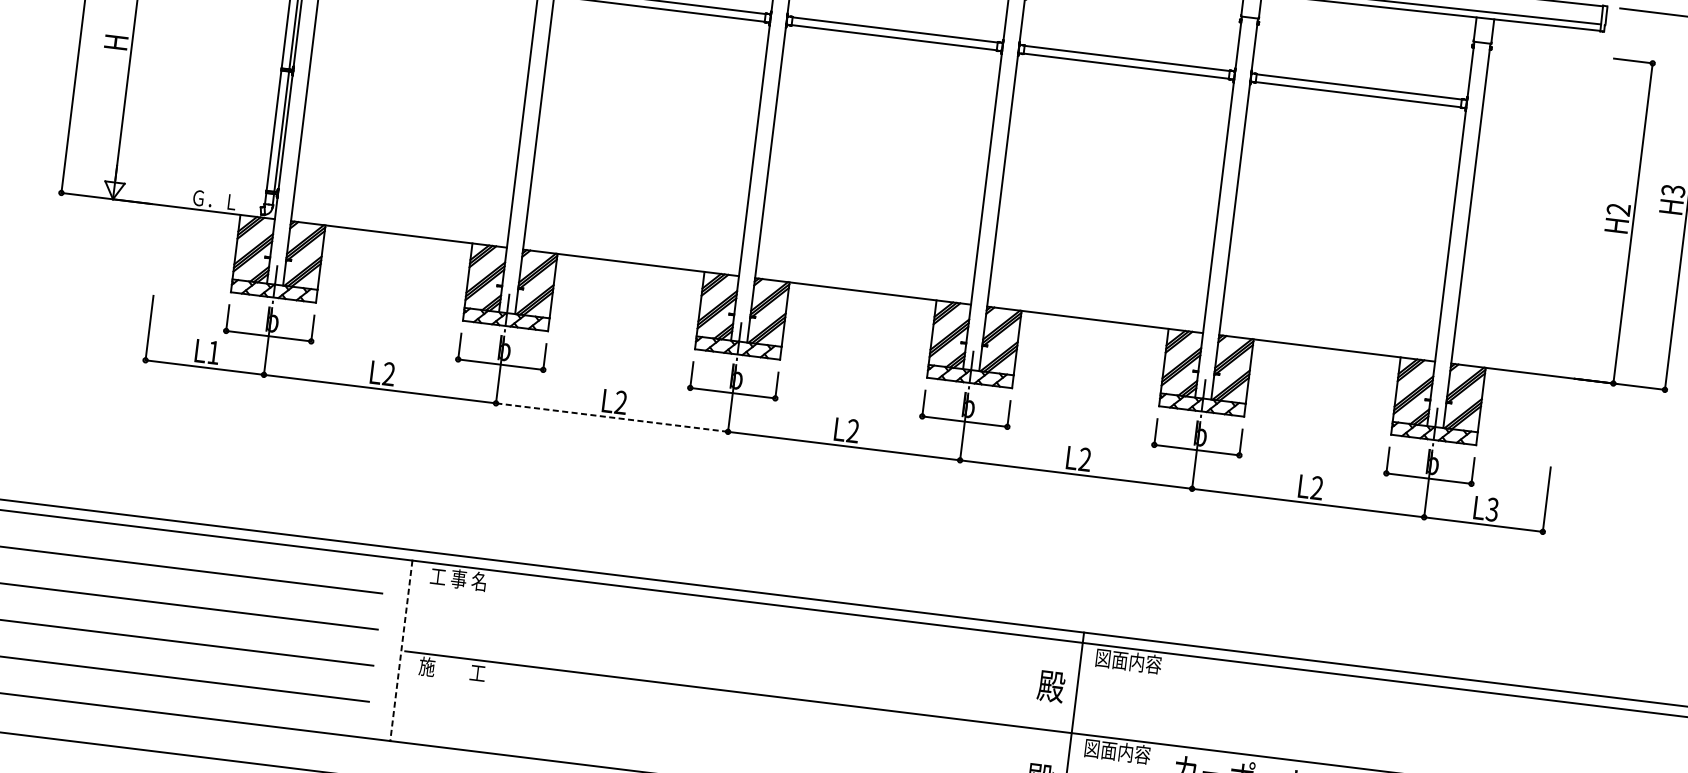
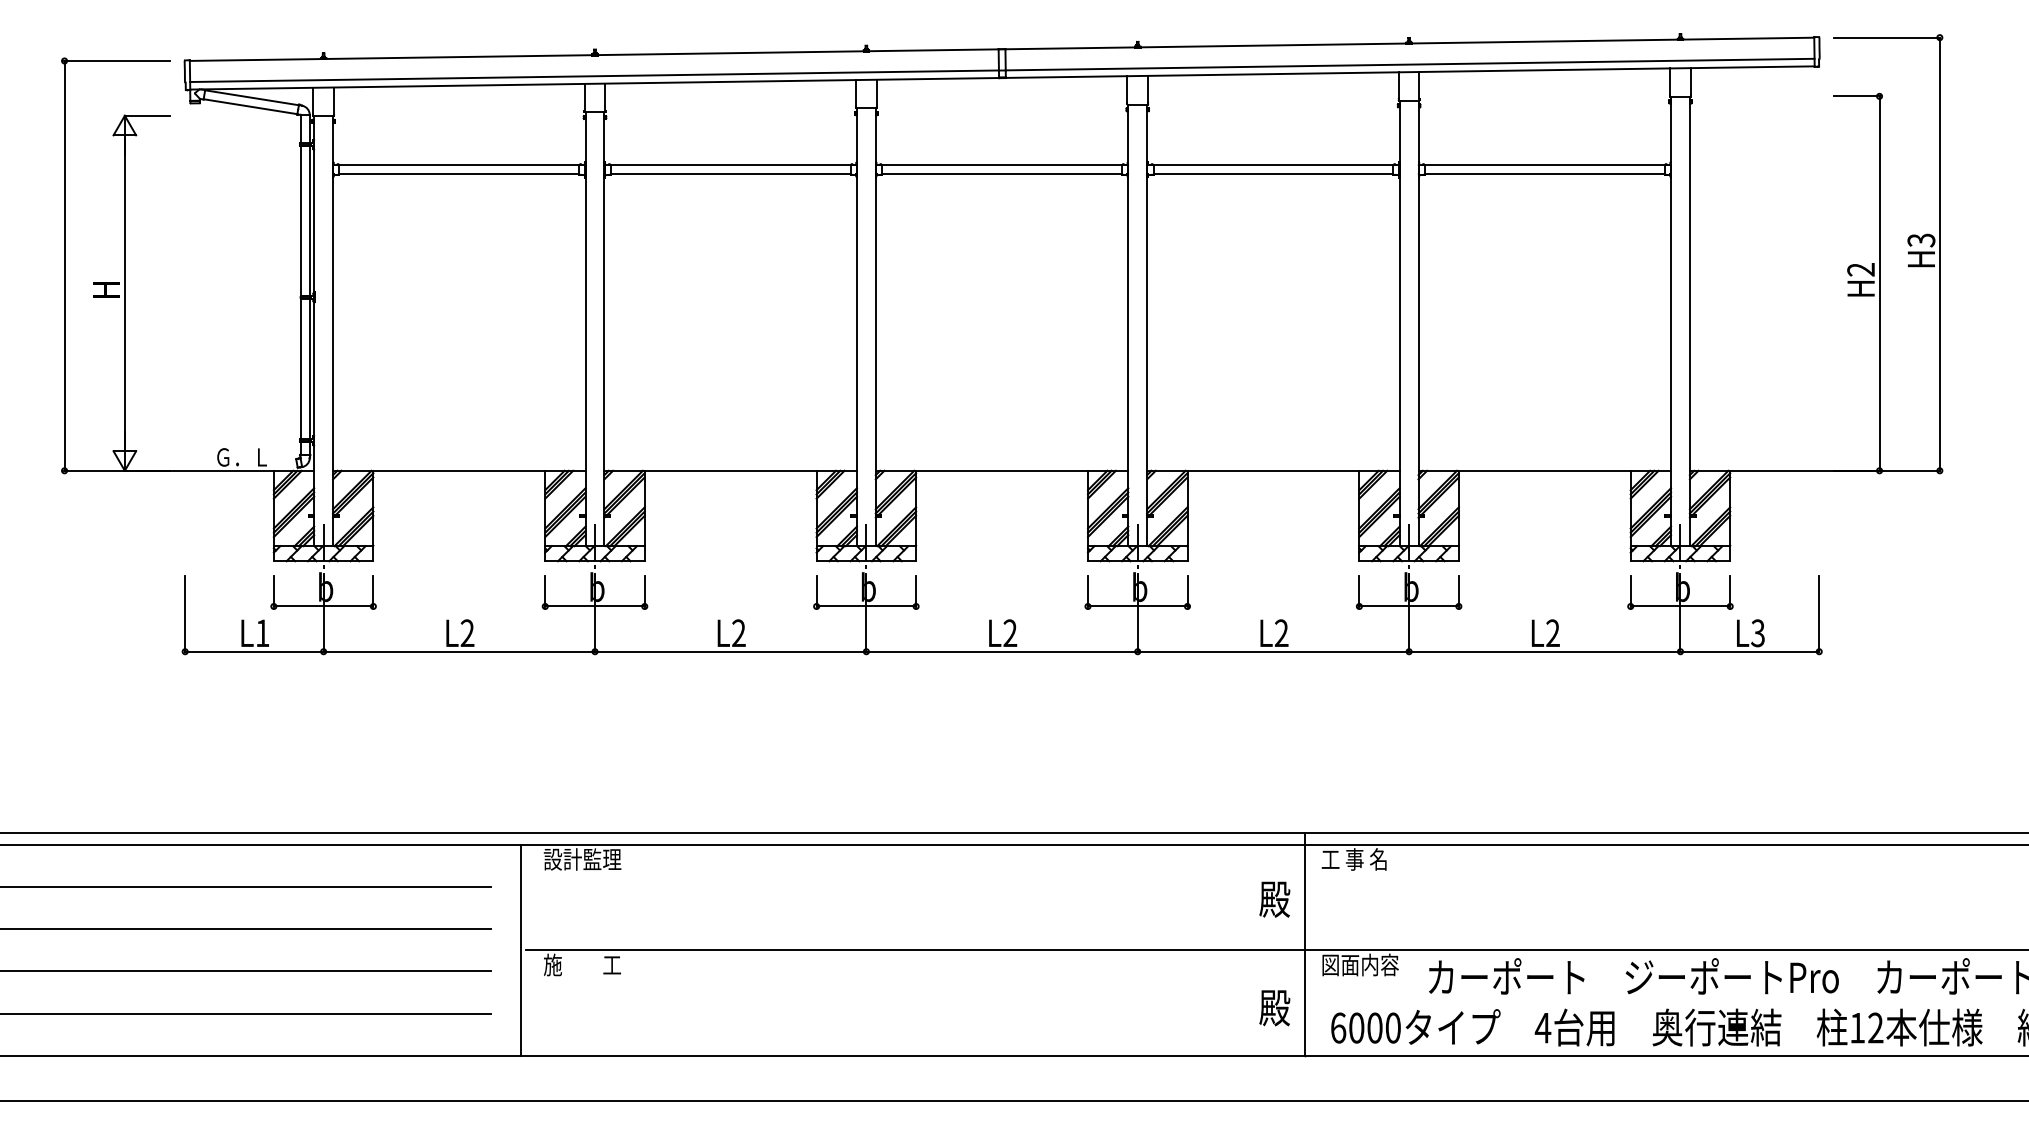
line: (611, 417) -> (730, 651), dashed -> solid
text: (463, 579) -> (582, 859), 工 事 名 -> 設計監理
line: (400, 651) -> (520, 950), dashed -> solid
text: (1127, 661) -> (1359, 859), 図面内容 -> 工 事 名

